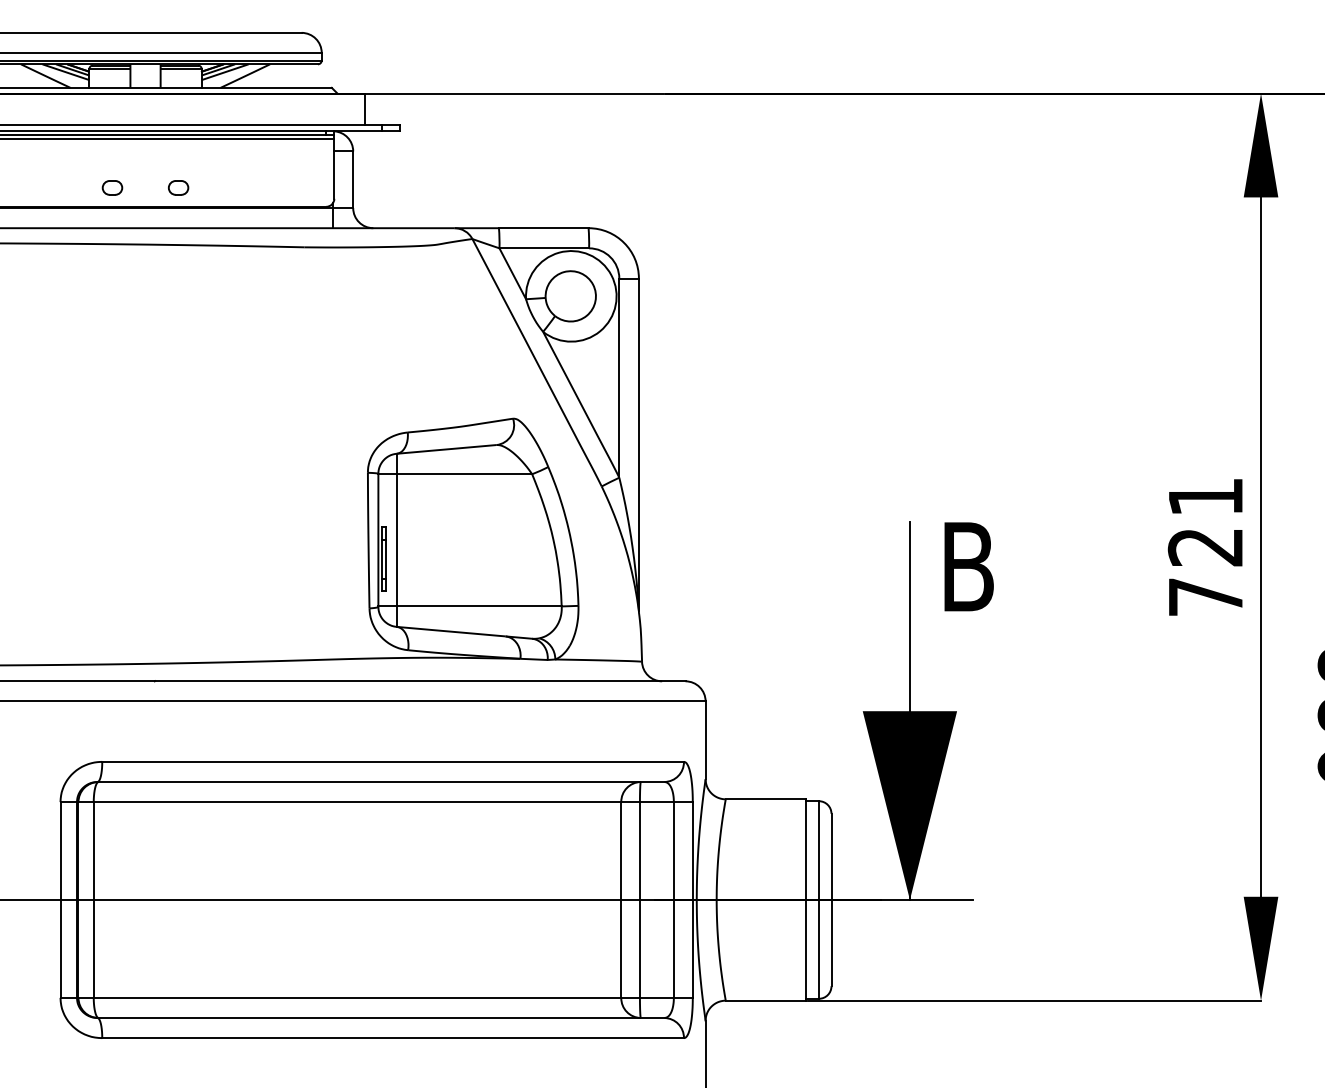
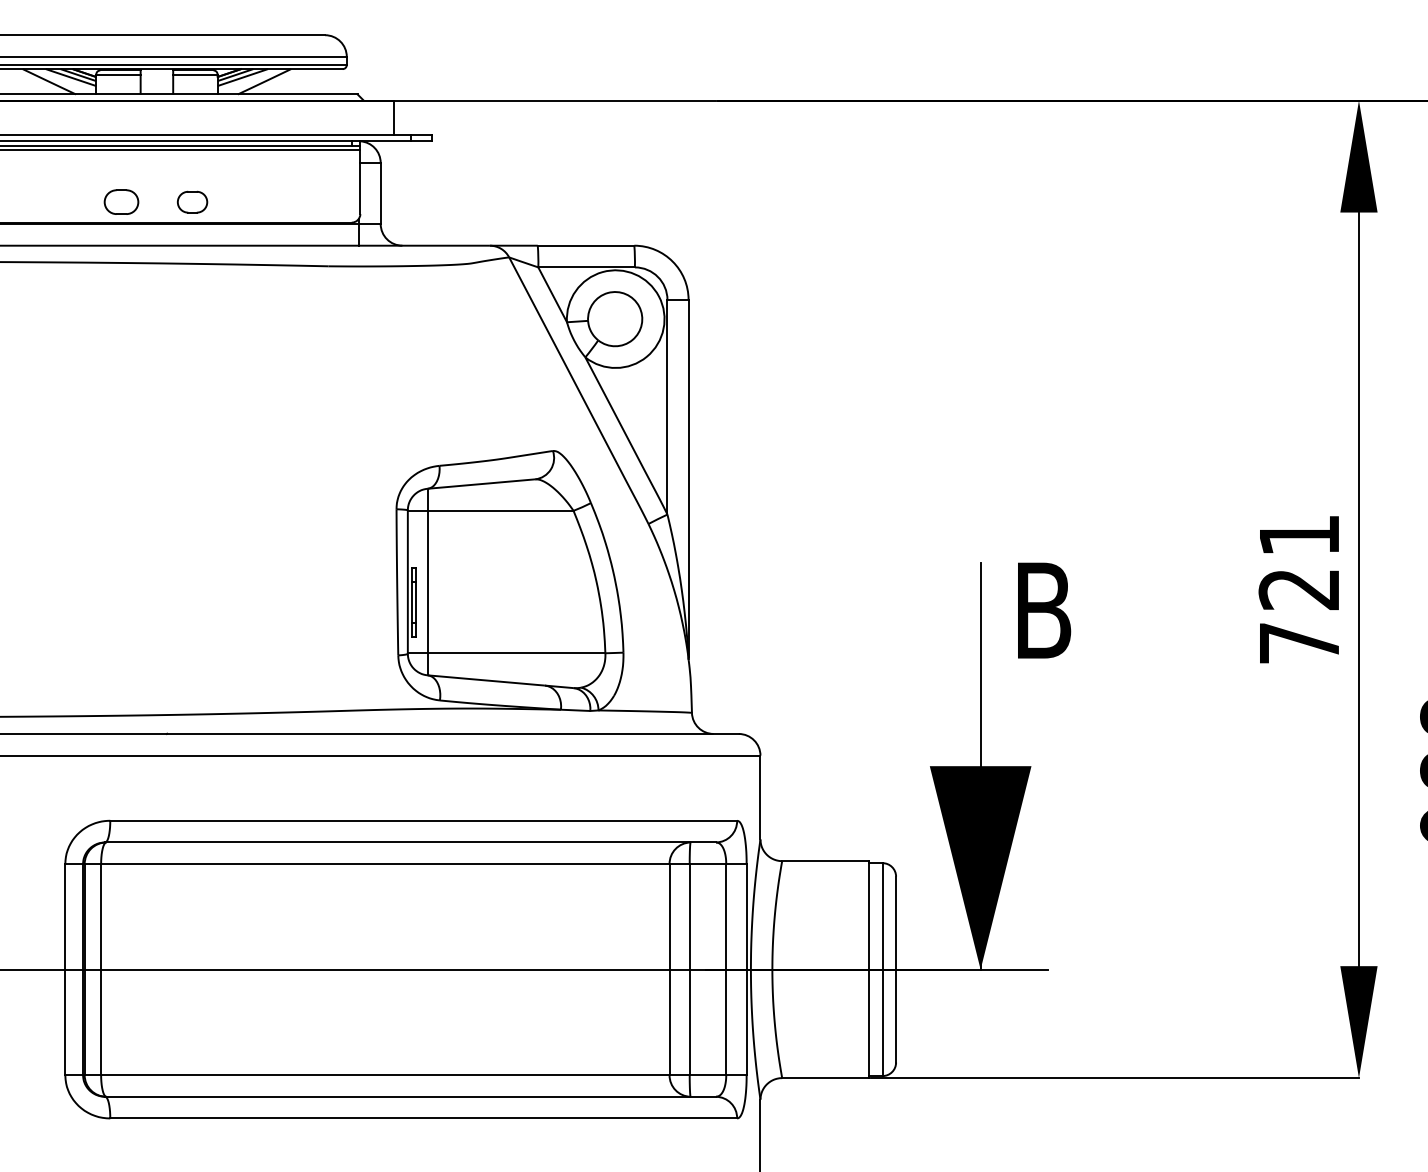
part: (111, 188) -> (120, 202), size x1.6
part: (178, 188) -> (192, 202), size x1.4

